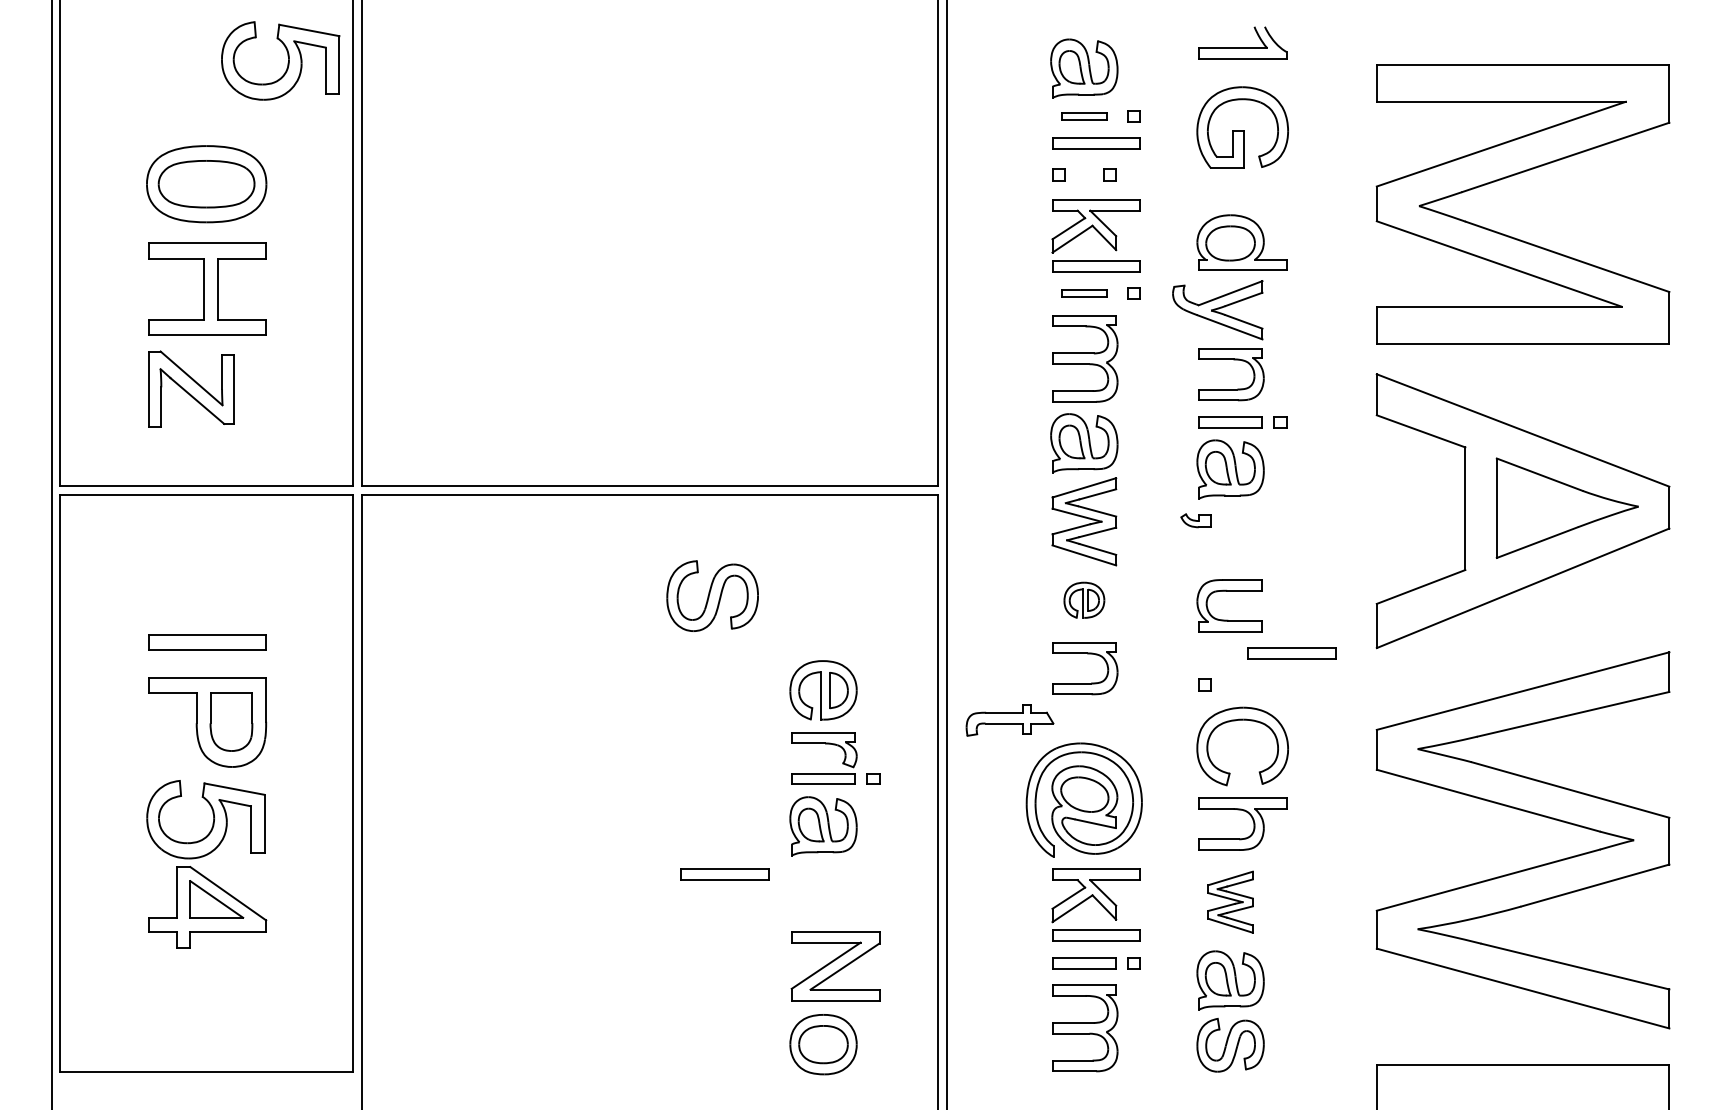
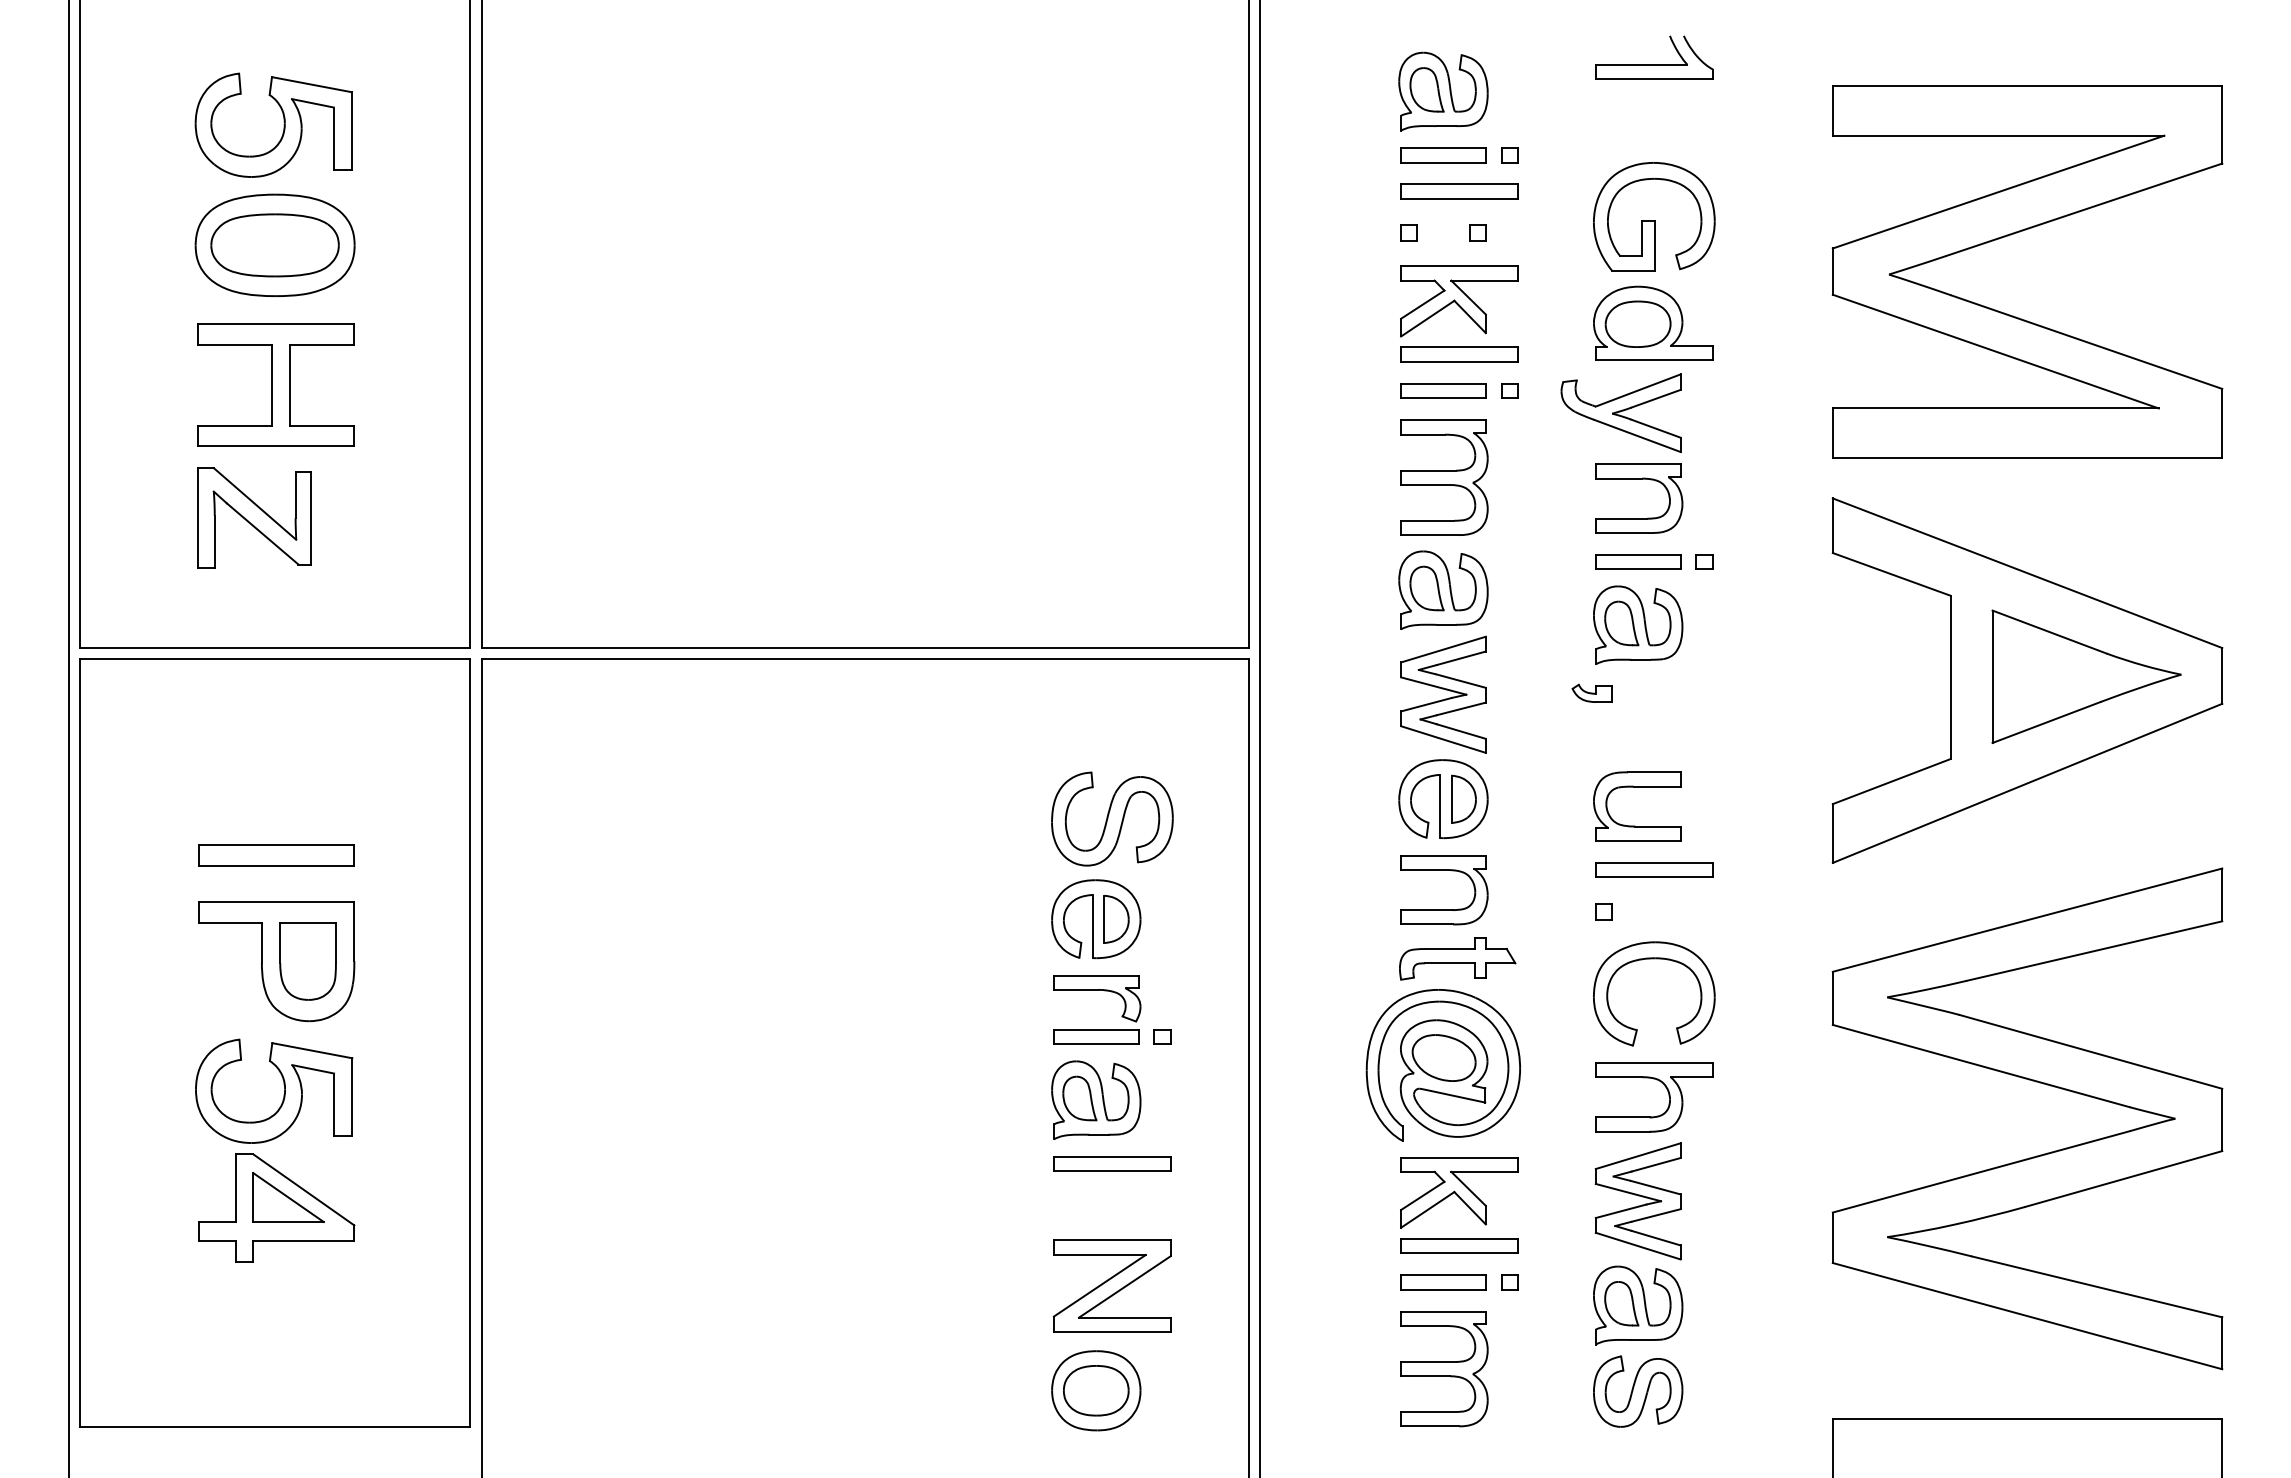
part: (287, 63) -> (282, 128), moved
part: (1084, 116) -> (1443, 155), size x1.43
part: (1242, 127) -> (1654, 216), moved
part: (1084, 293) -> (1443, 390), size x1.43
part: (712, 595) -> (1112, 818), moved
part: (1084, 600) -> (1443, 799), size x1.67
part: (1291, 653) -> (1654, 870), moved
part: (1009, 720) -> (1457, 959), moved
part: (724, 874) -> (1112, 1164), moved
part: (1230, 901) -> (1638, 1200), size x1.43

